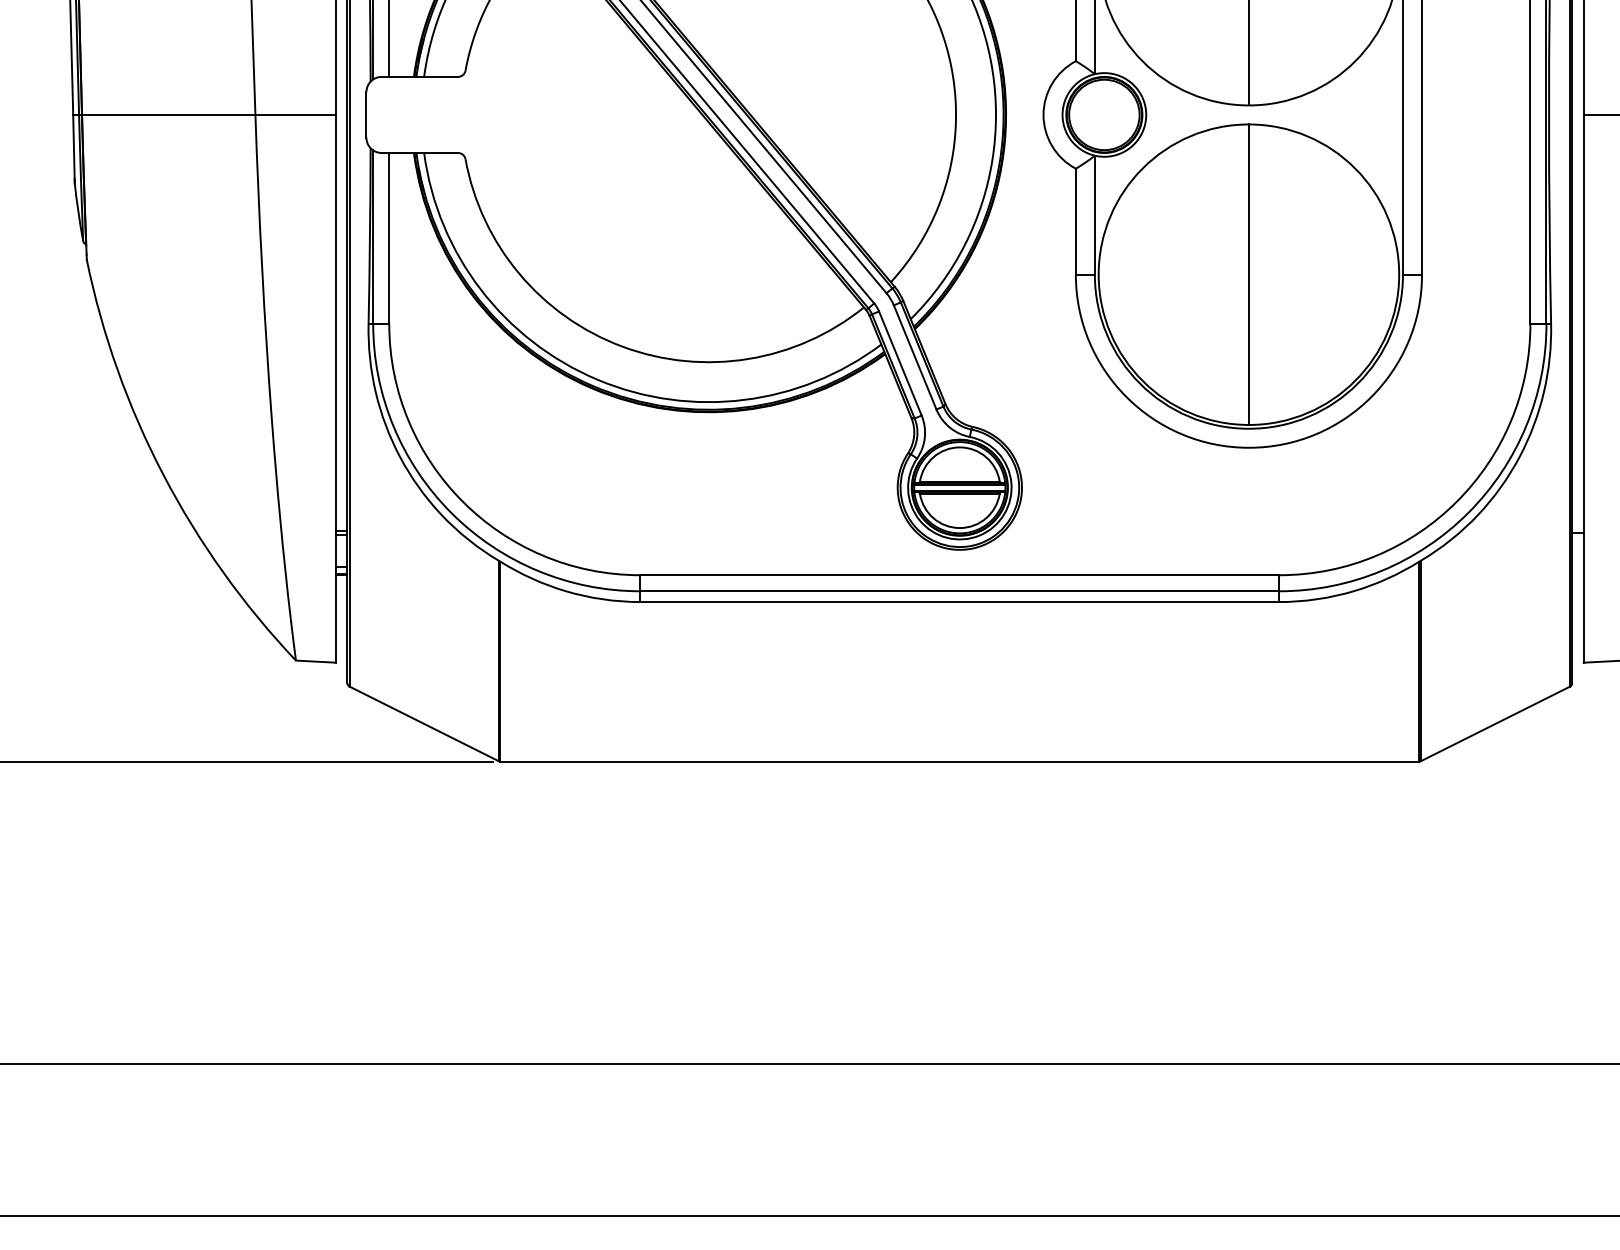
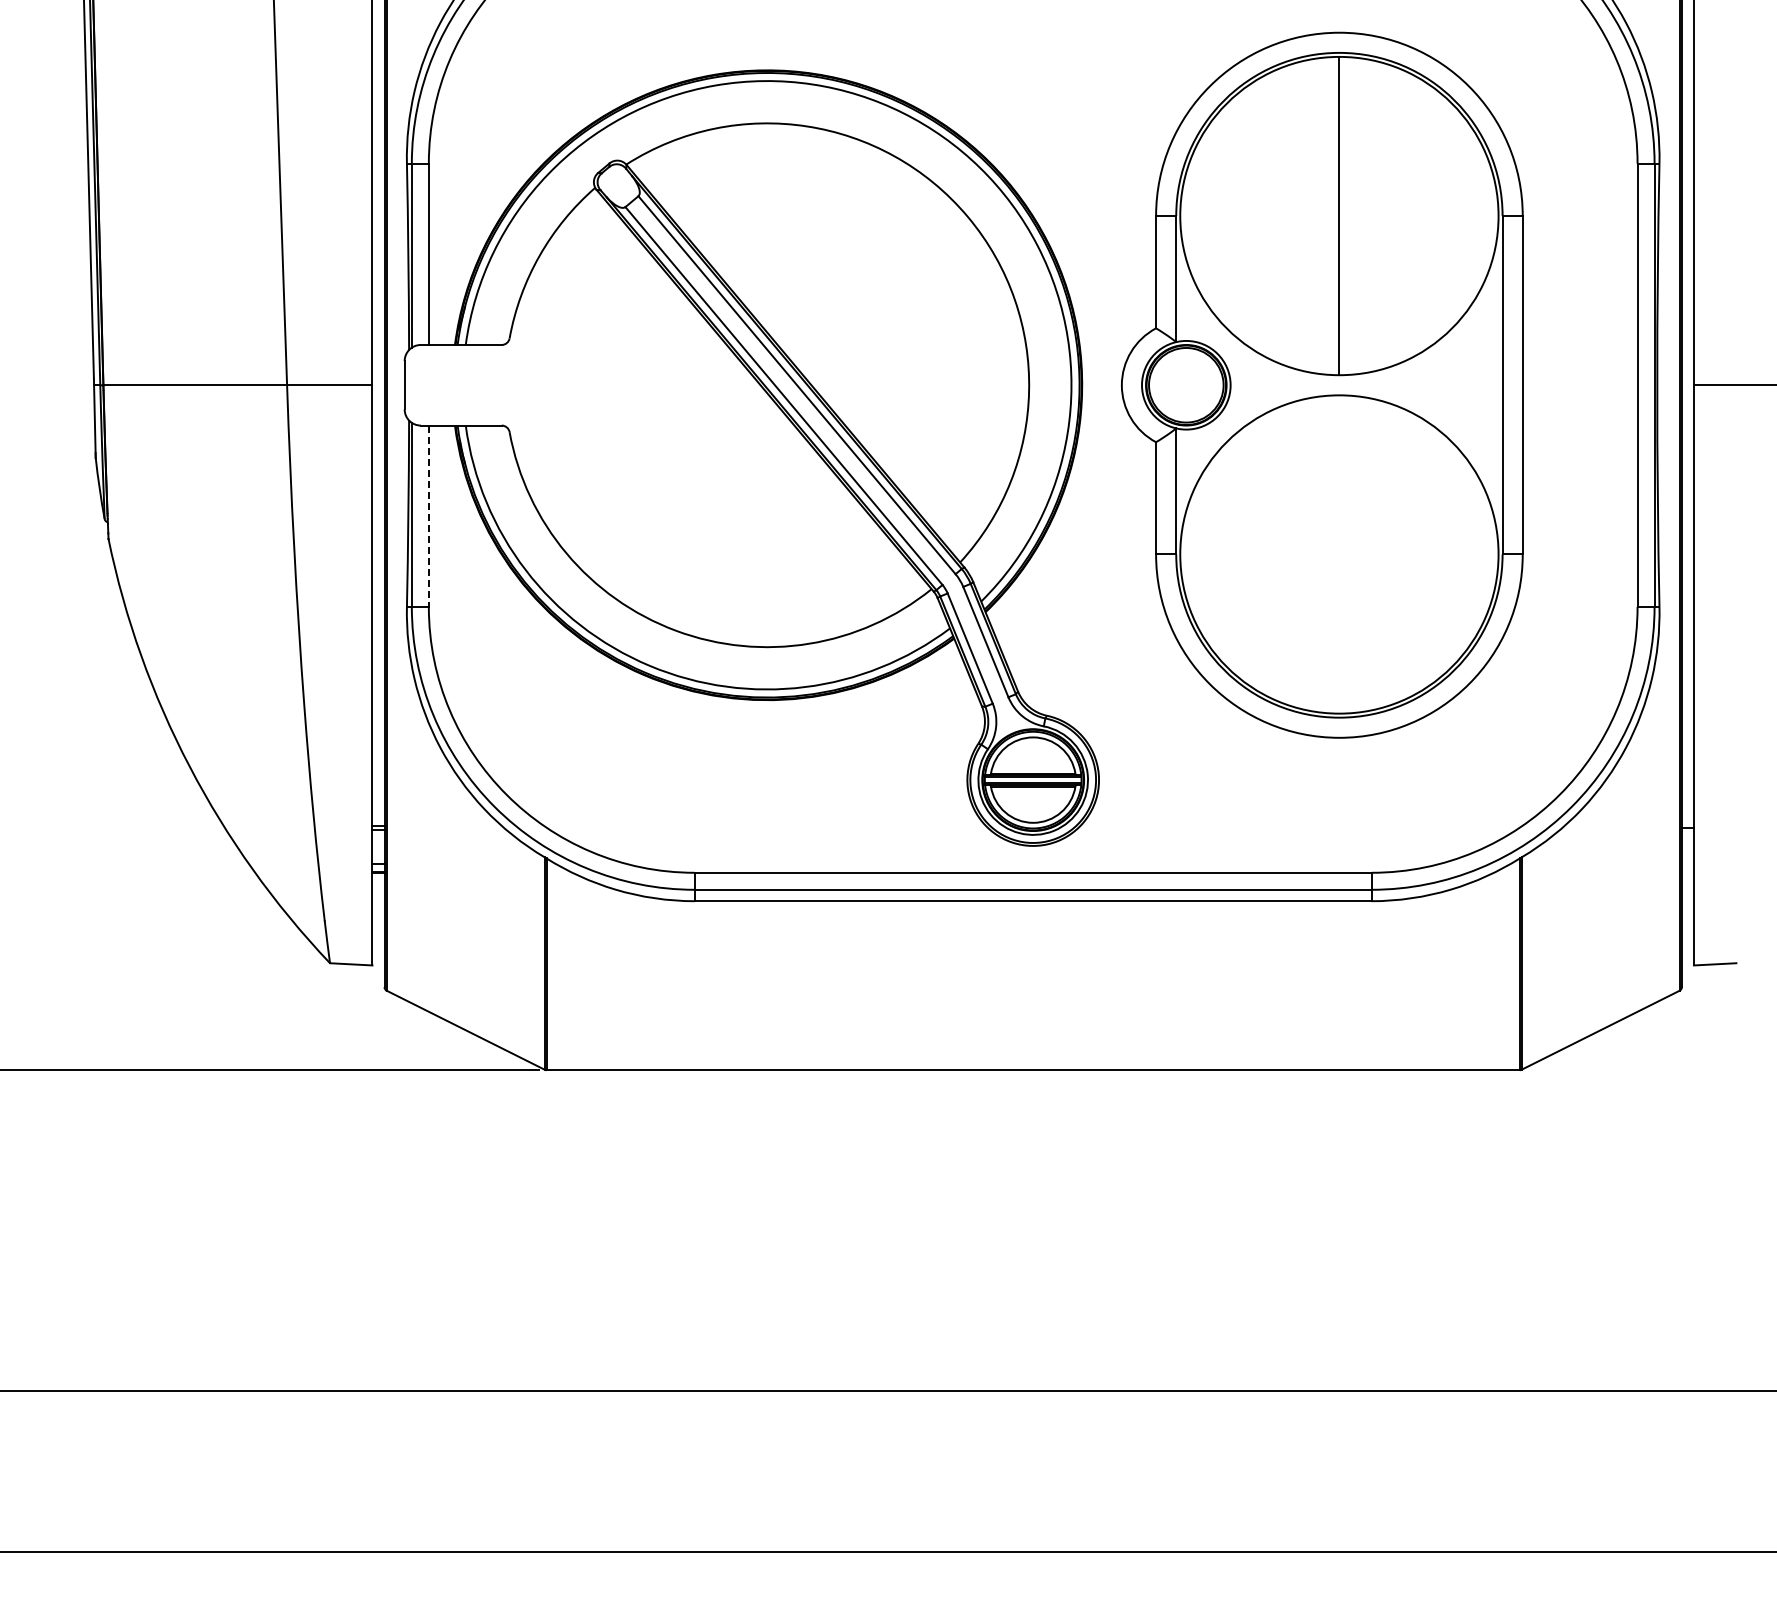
line: (388, 238) -> (428, 516), solid -> dashed
line: (1249, 274) -> (1339, 554), removed

